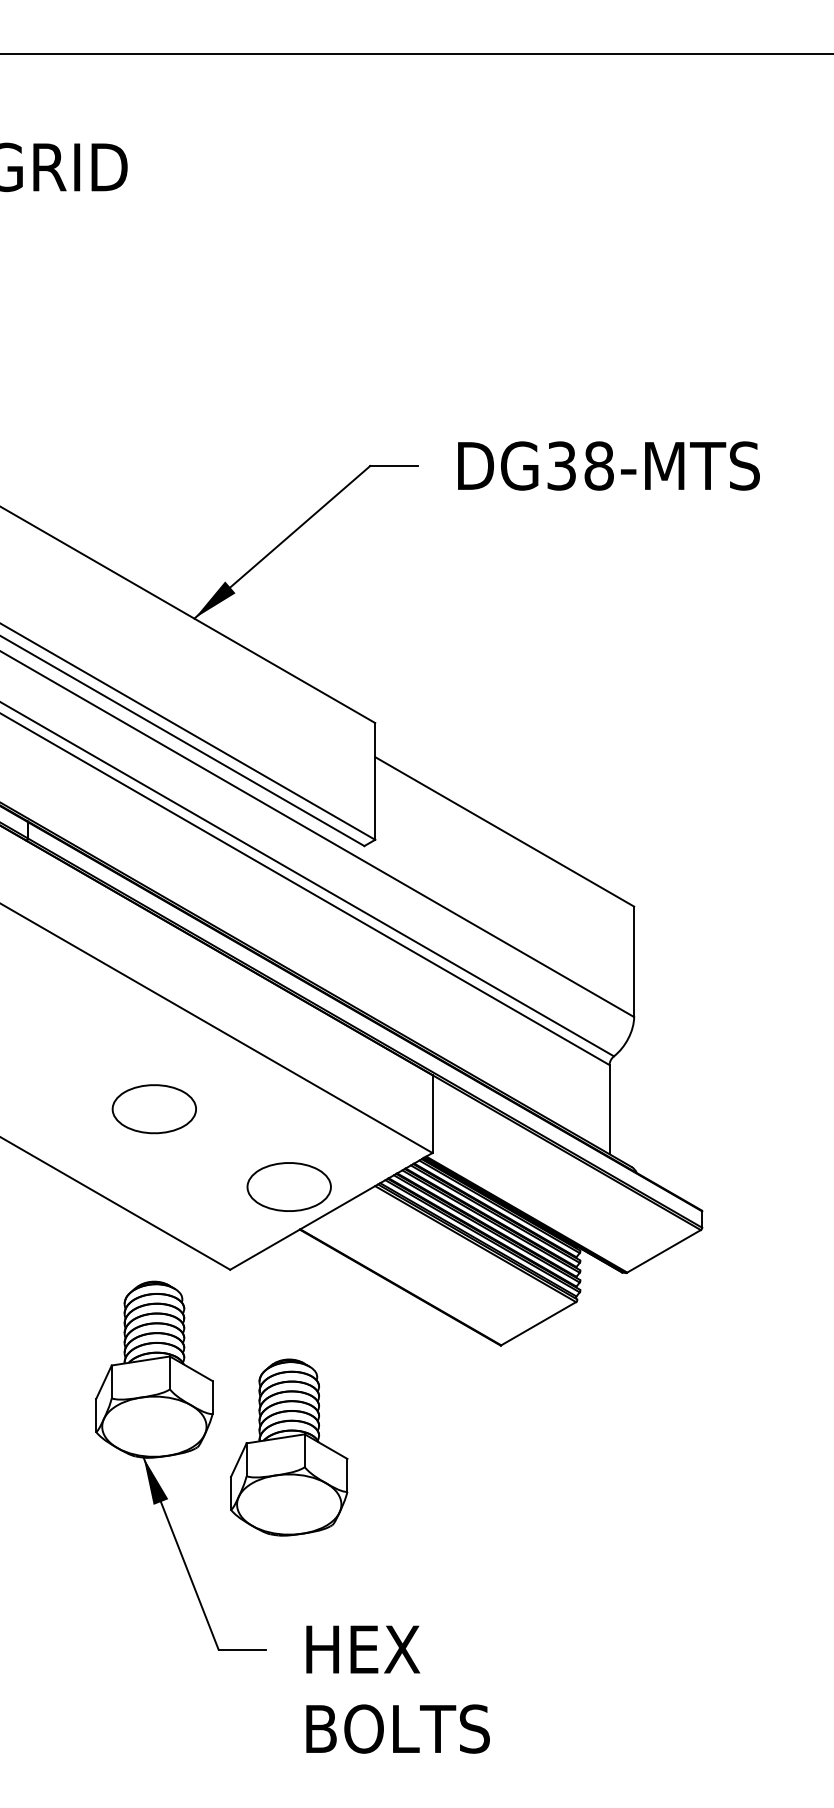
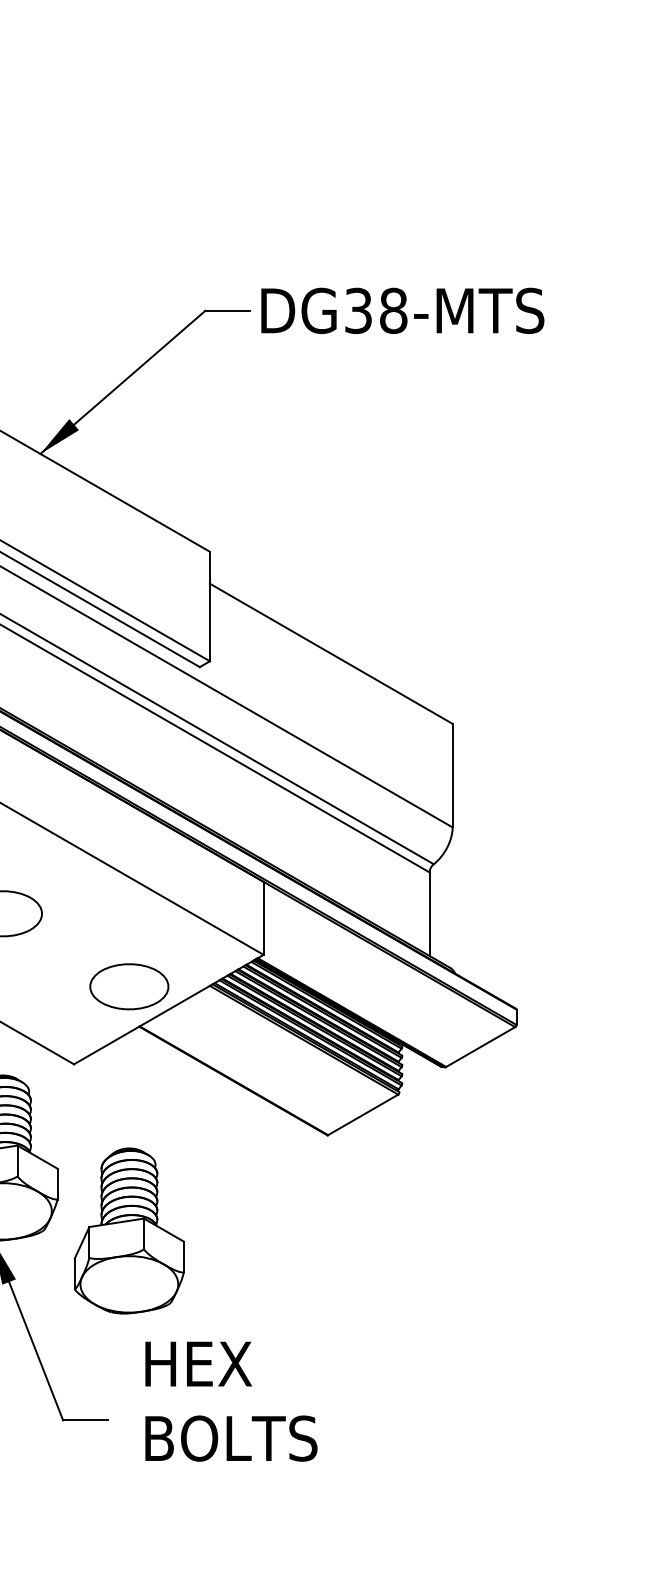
text: (608, 465) -> (402, 310), moved
text: (397, 1689) -> (230, 1401), moved

